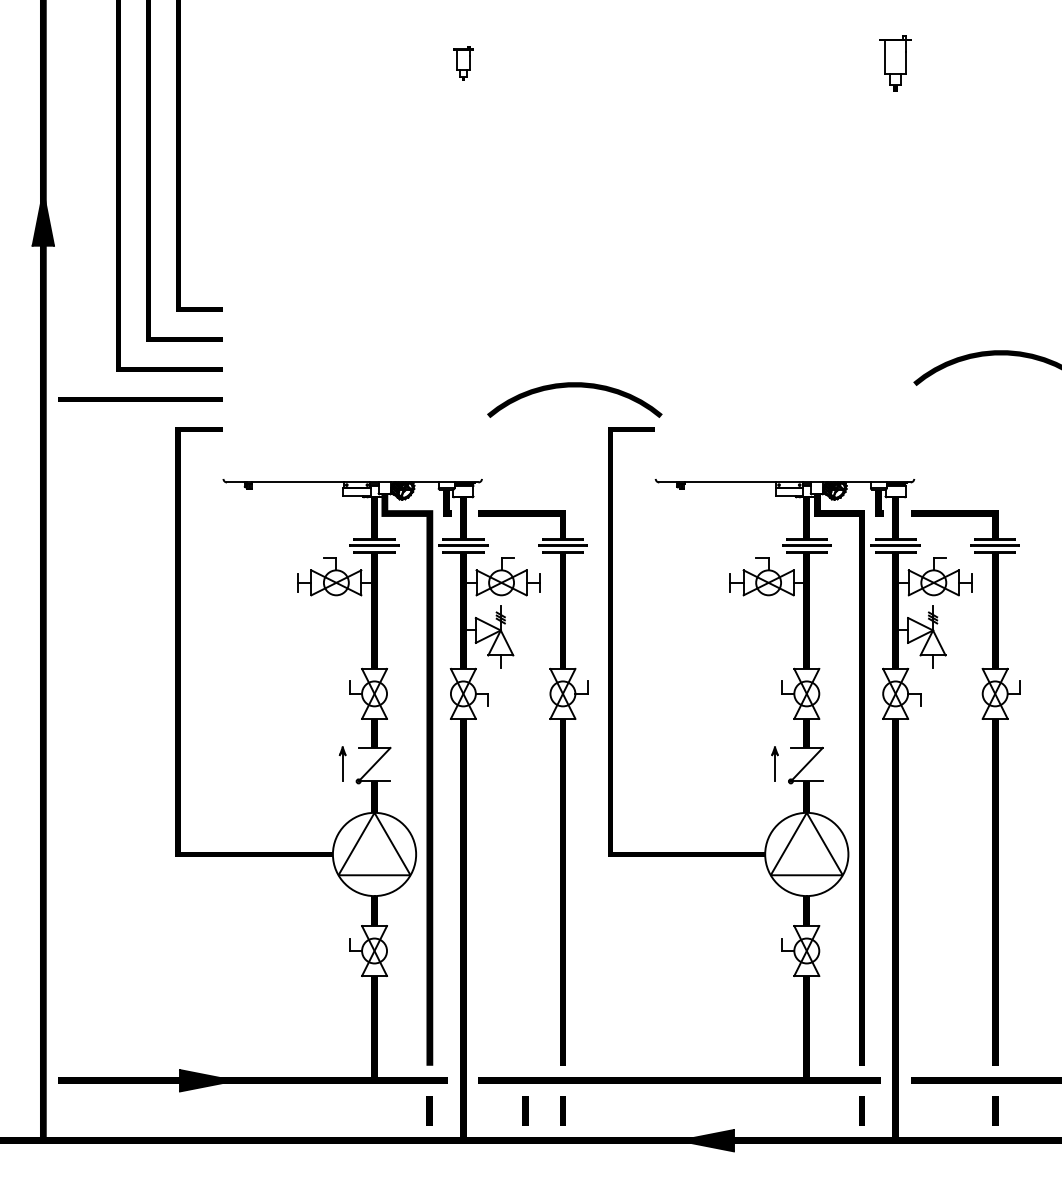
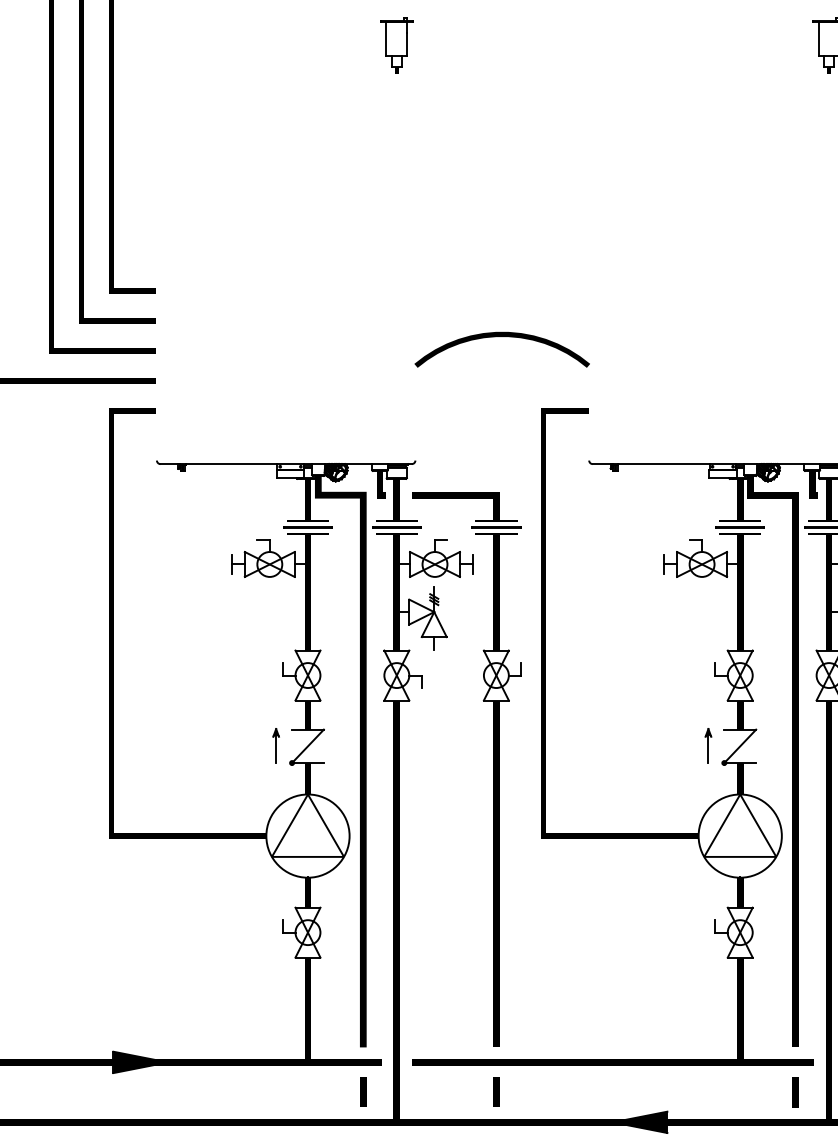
part: (463, 63) -> (396, 45), size x1.67
curve: (574, 387) -> (501, 337), moved
line: (525, 1110) -> (458, 1092), removed

